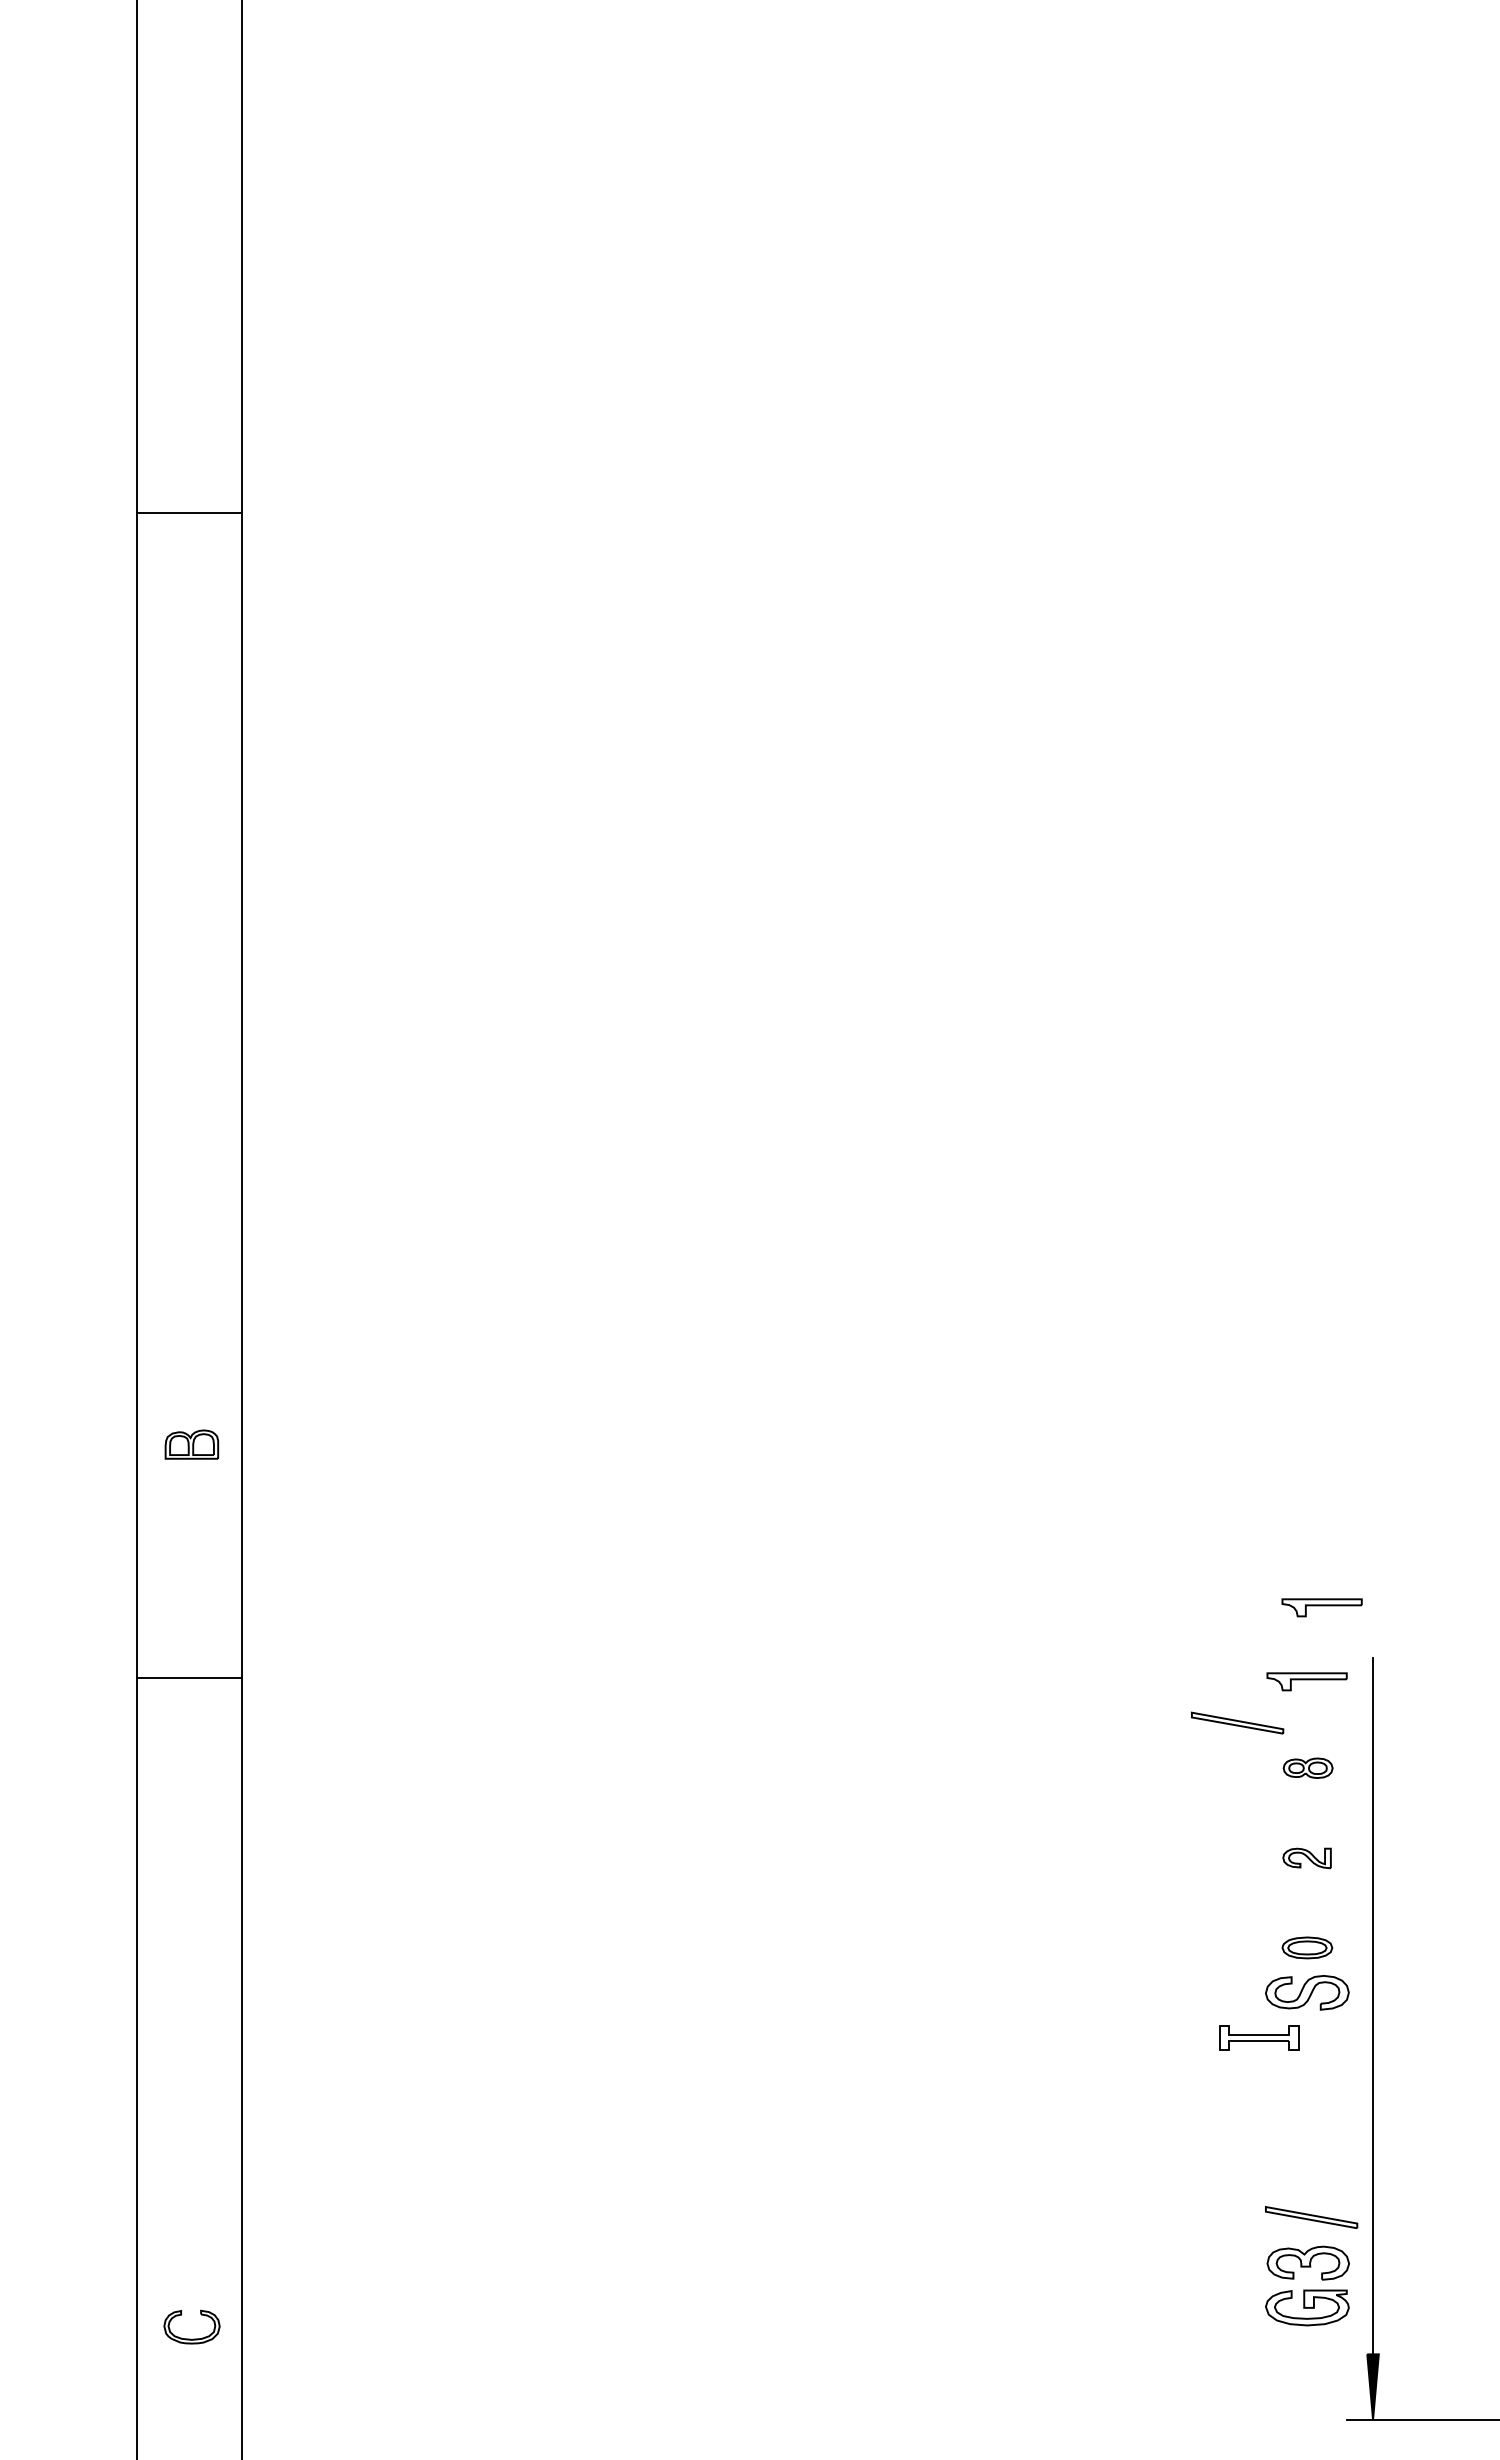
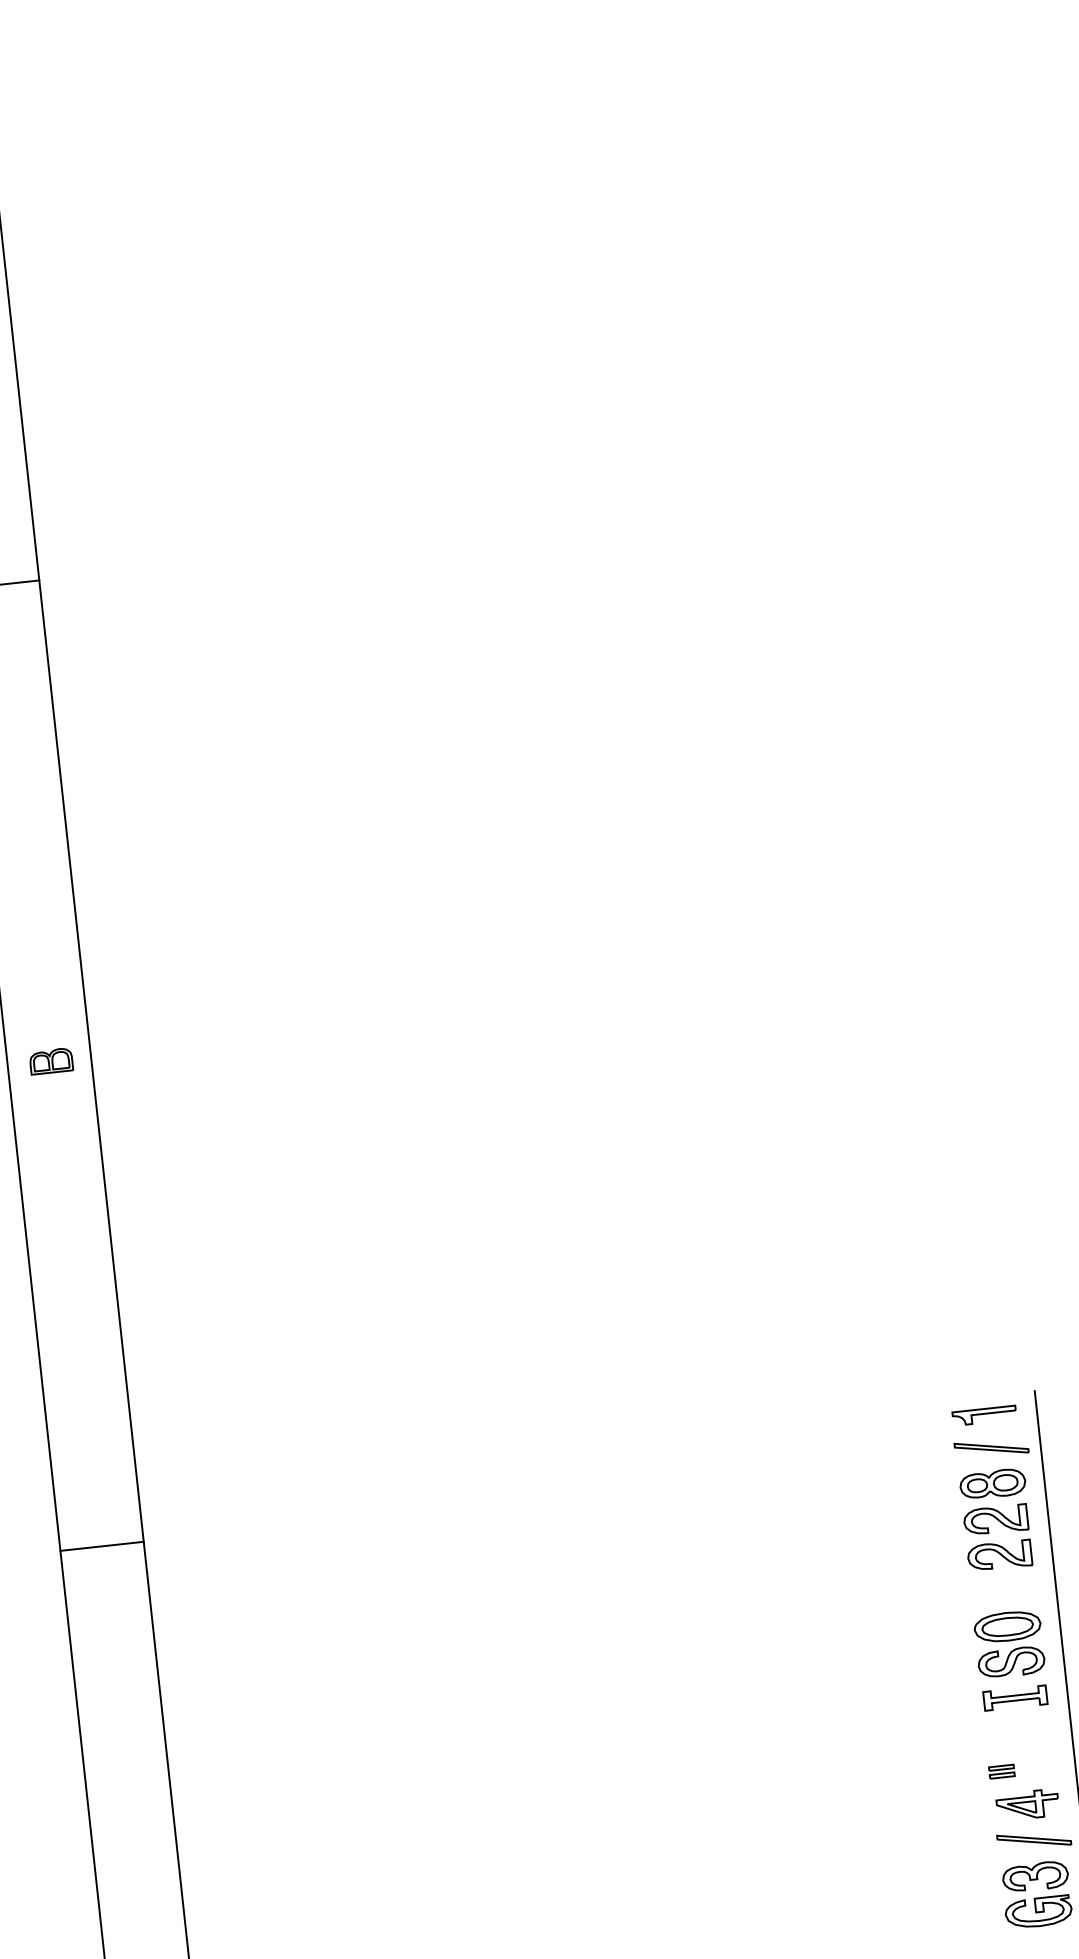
part: (191, 1444) -> (50, 1061), moved
part: (1321, 1607) -> (989, 1355), removed
line: (189, 1678) -> (102, 1546), moved
part: (1237, 1722) -> (991, 1447), moved
part: (1307, 1768) -> (992, 1484), size x1.67
part: (1306, 1813) -> (995, 1520), added
part: (1306, 1858) -> (999, 1555), size x1.67
part: (1307, 1947) -> (1007, 1626), size x1.67
part: (1259, 2037) -> (1015, 1697), moved
part: (1280, 2127) -> (1001, 1771), added
part: (1308, 2172) -> (1027, 1804), added

